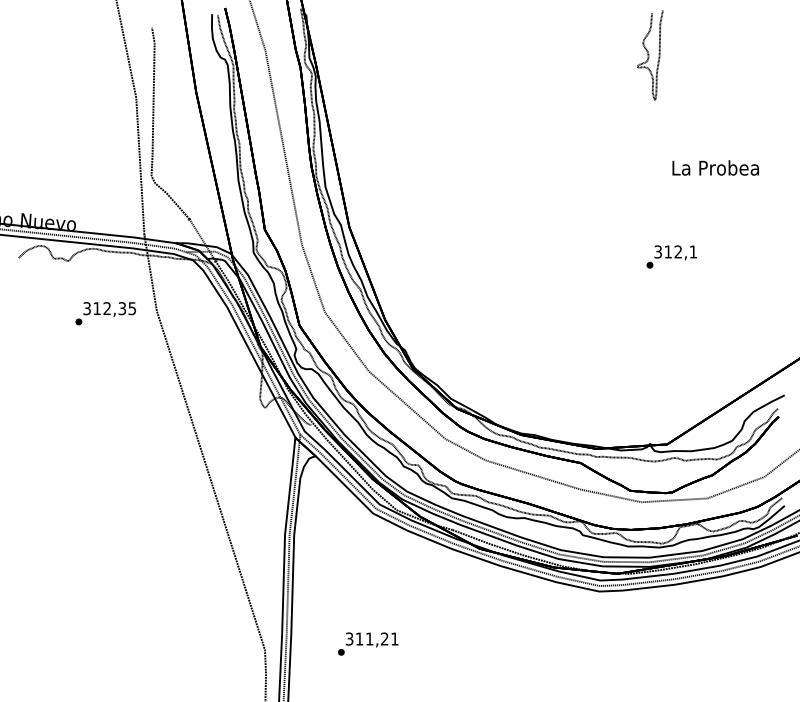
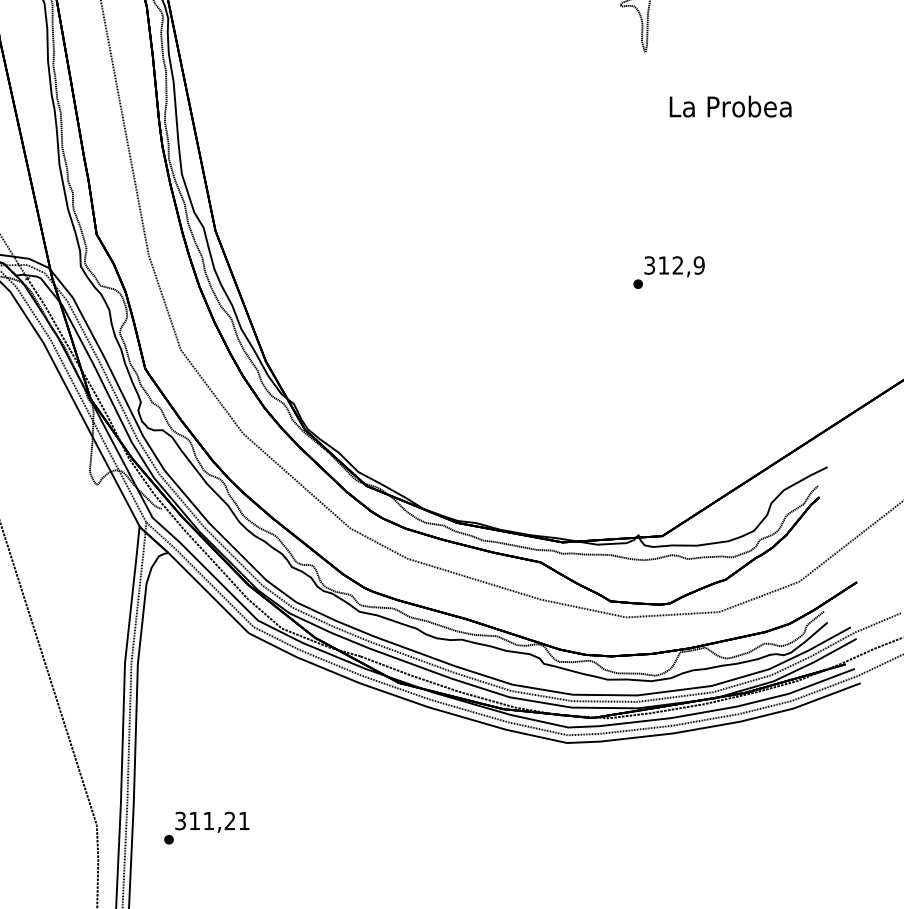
text: (715, 167) -> (730, 105), moved
text: (693, 251) -> (699, 264), 312,1 -> 312,9
text: (368, 643) -> (207, 827), moved

